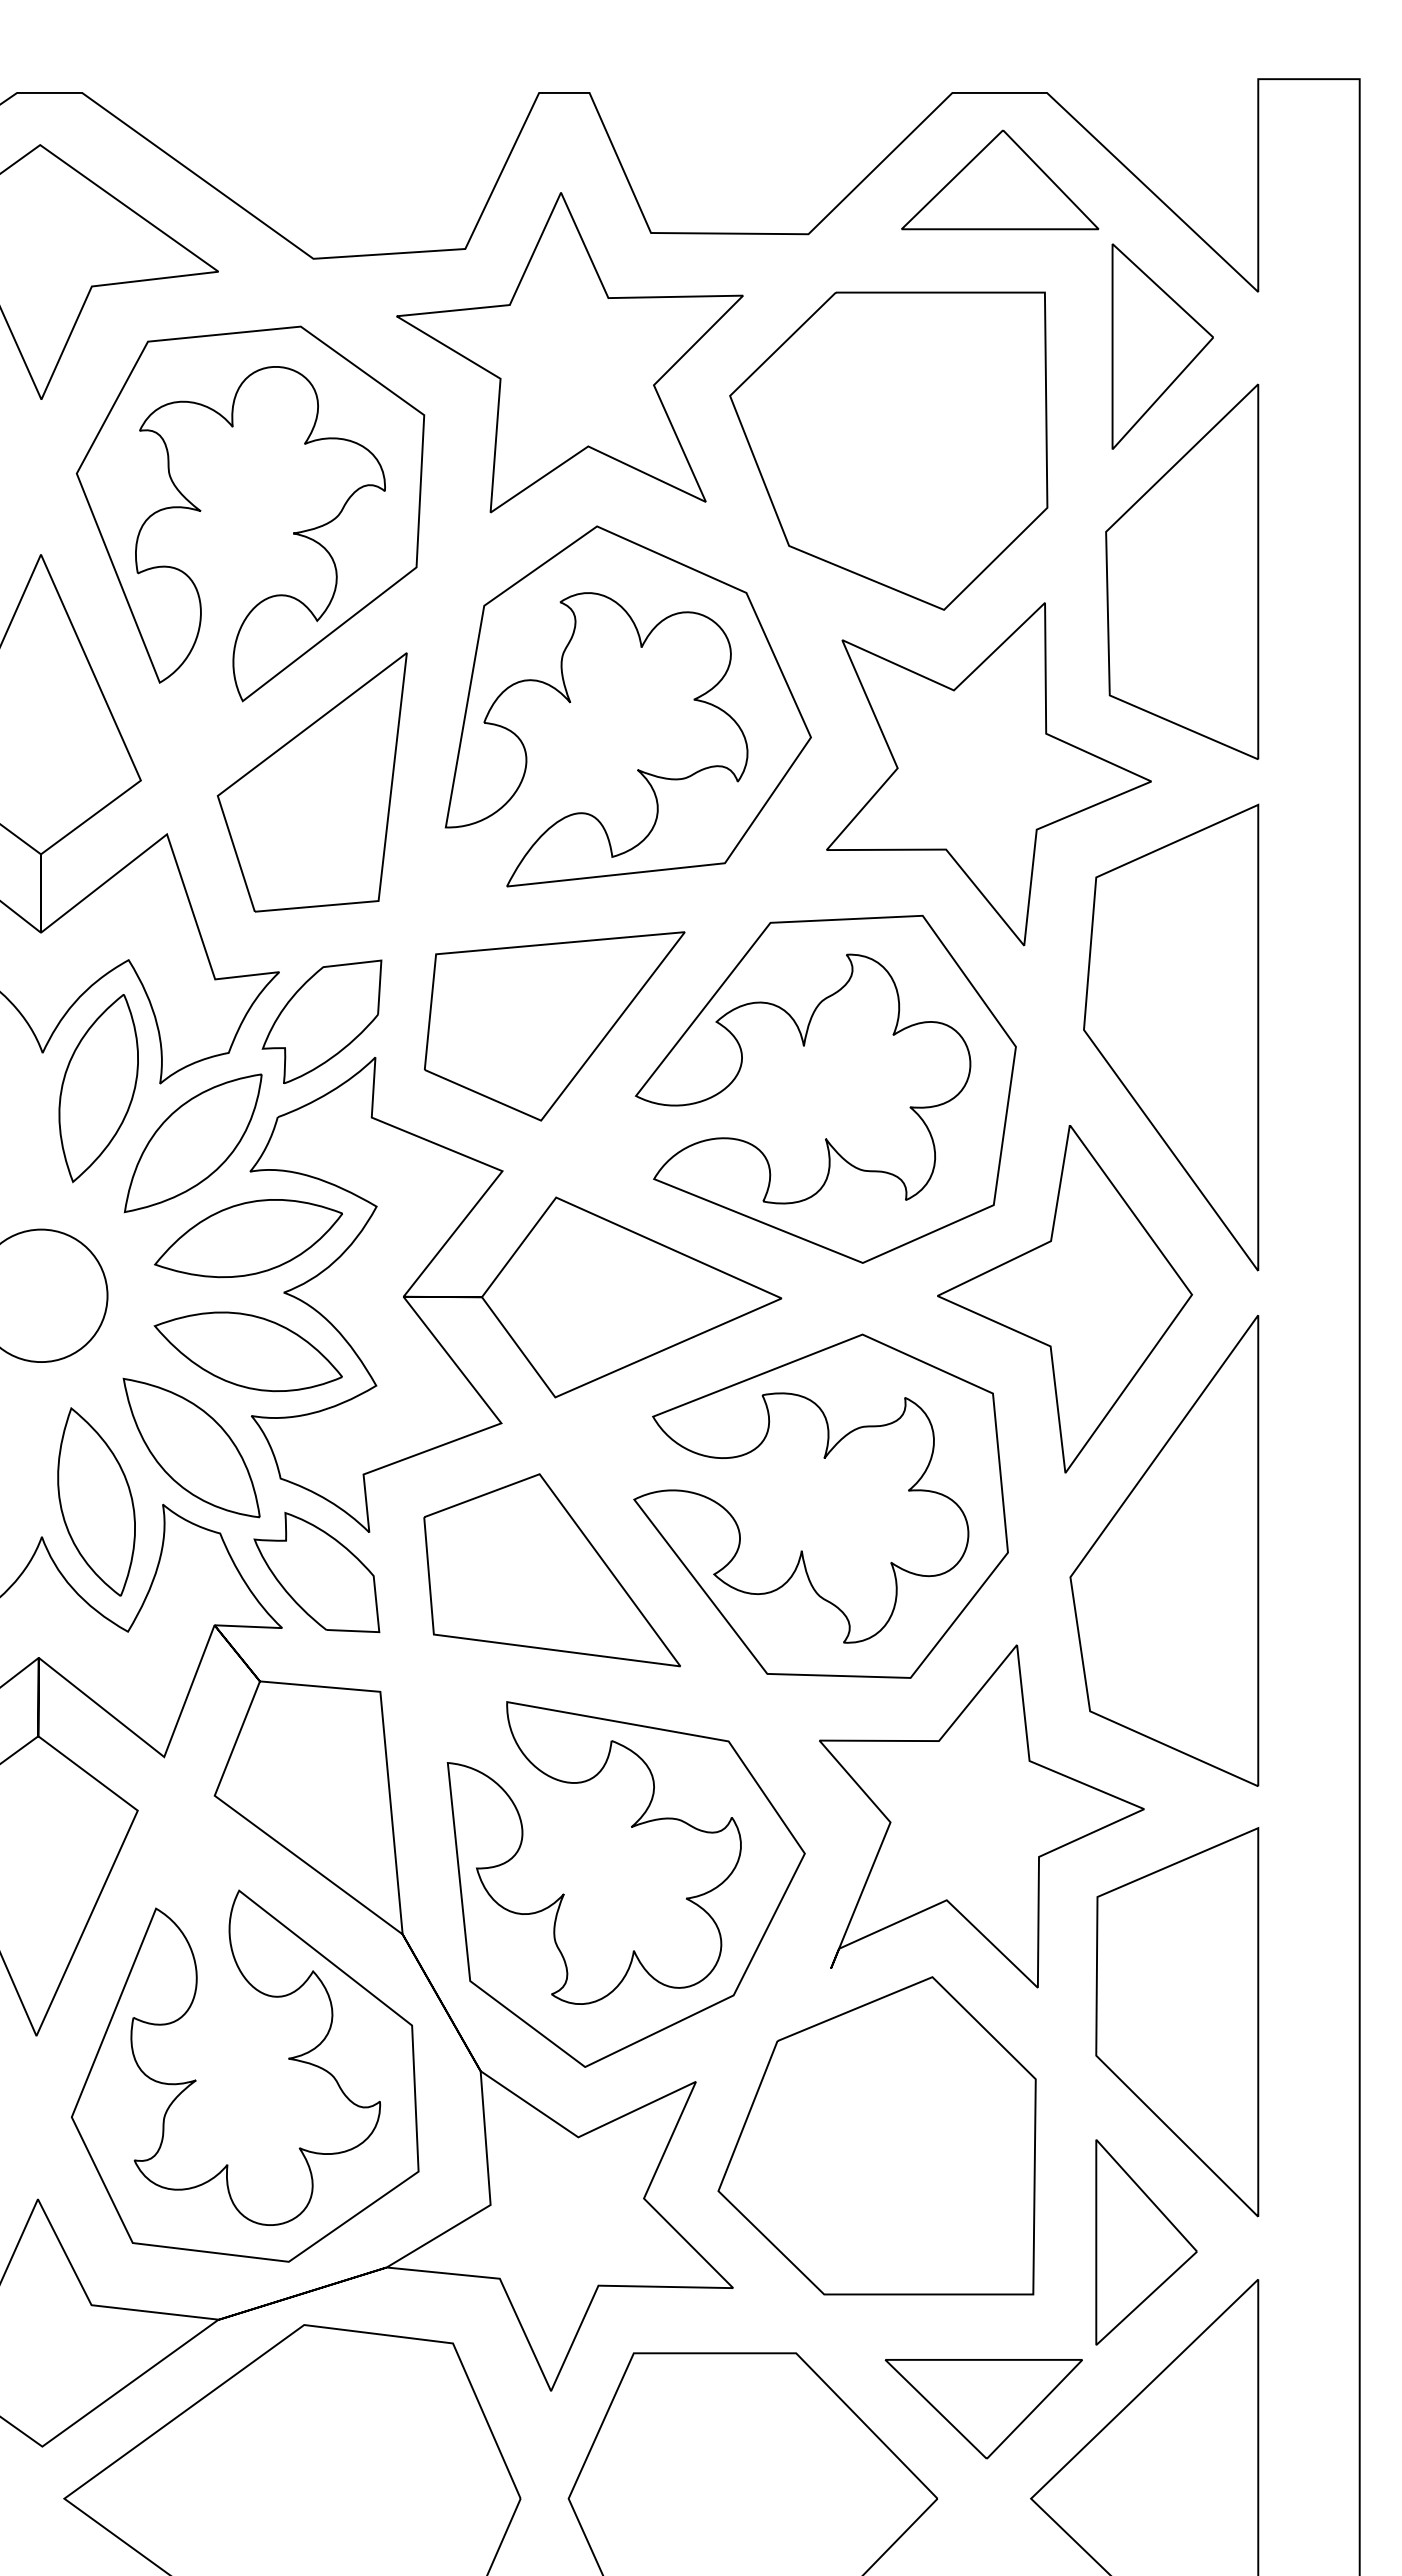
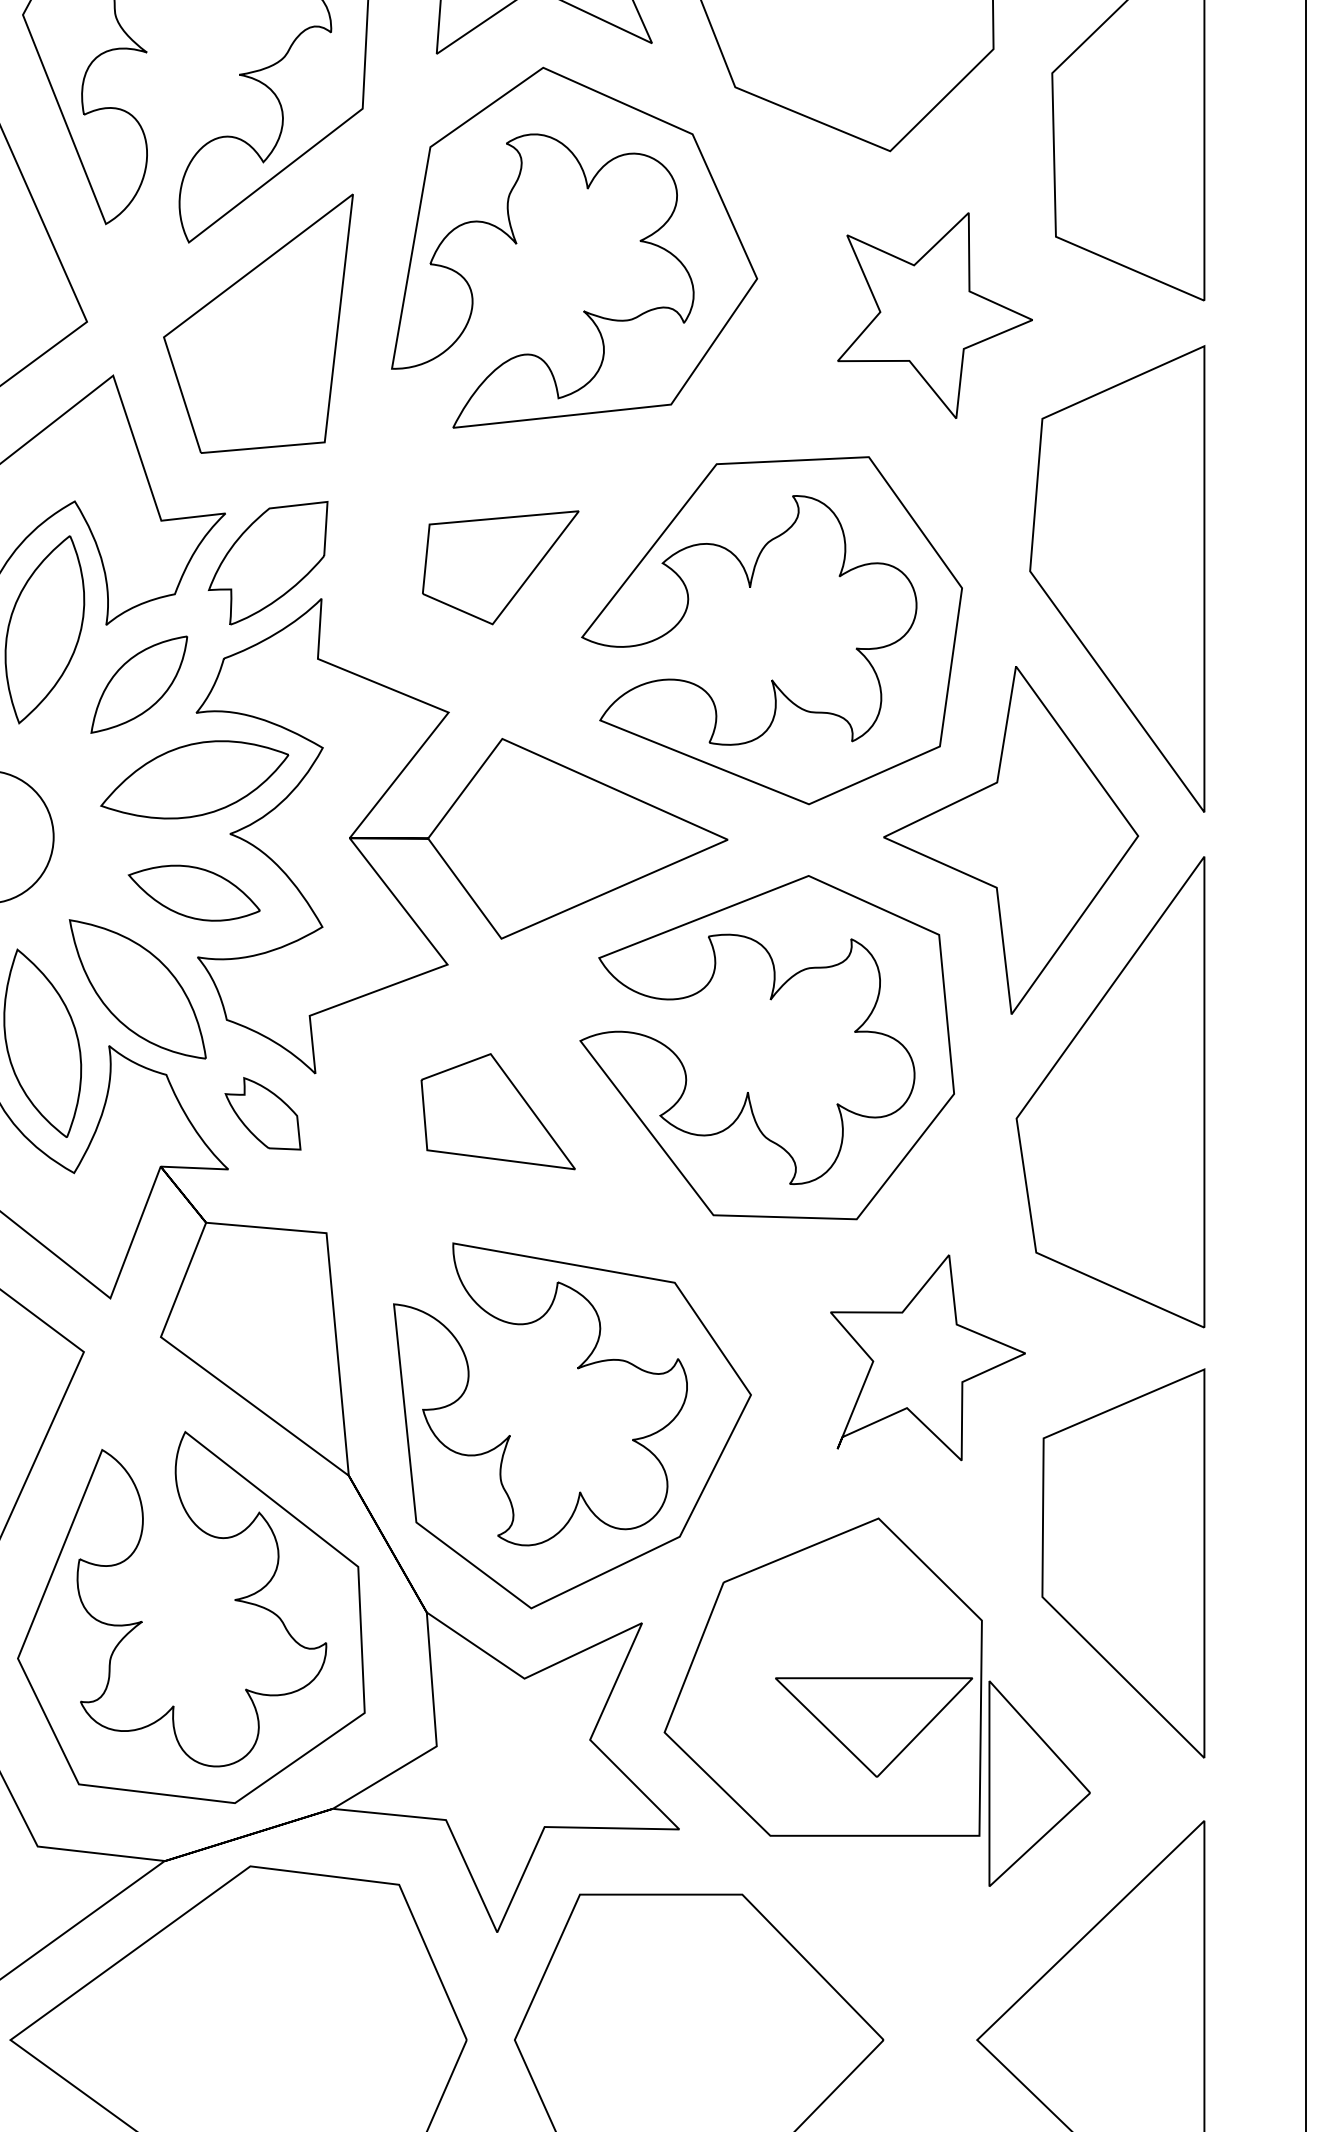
part: (988, 774) -> (934, 315), size x0.6
part: (554, 1026) -> (500, 567), size x0.6
part: (192, 1143) -> (138, 684), size x0.7
part: (247, 1351) -> (193, 892), size x0.7
part: (551, 1570) -> (497, 1111), size x0.6
part: (316, 1572) -> (262, 1113), size x0.6
part: (981, 1816) -> (927, 1357), size x0.6
part: (1146, 2242) -> (1039, 1783), moved
part: (983, 2409) -> (873, 1727), moved

